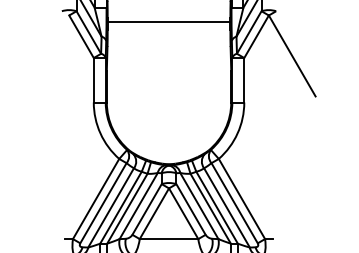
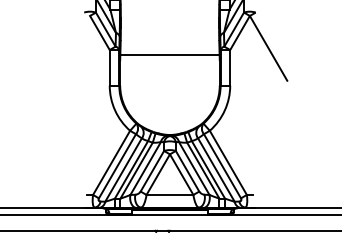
line: (168, 22) -> (169, 55), moved

